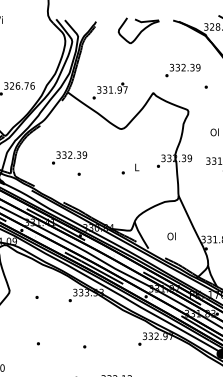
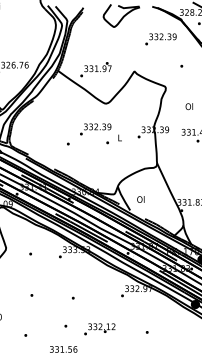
text: (182, 70) -> (160, 39), moved
text: (69, 157) -> (95, 129), moved
text: (171, 236) -> (140, 199), moved

